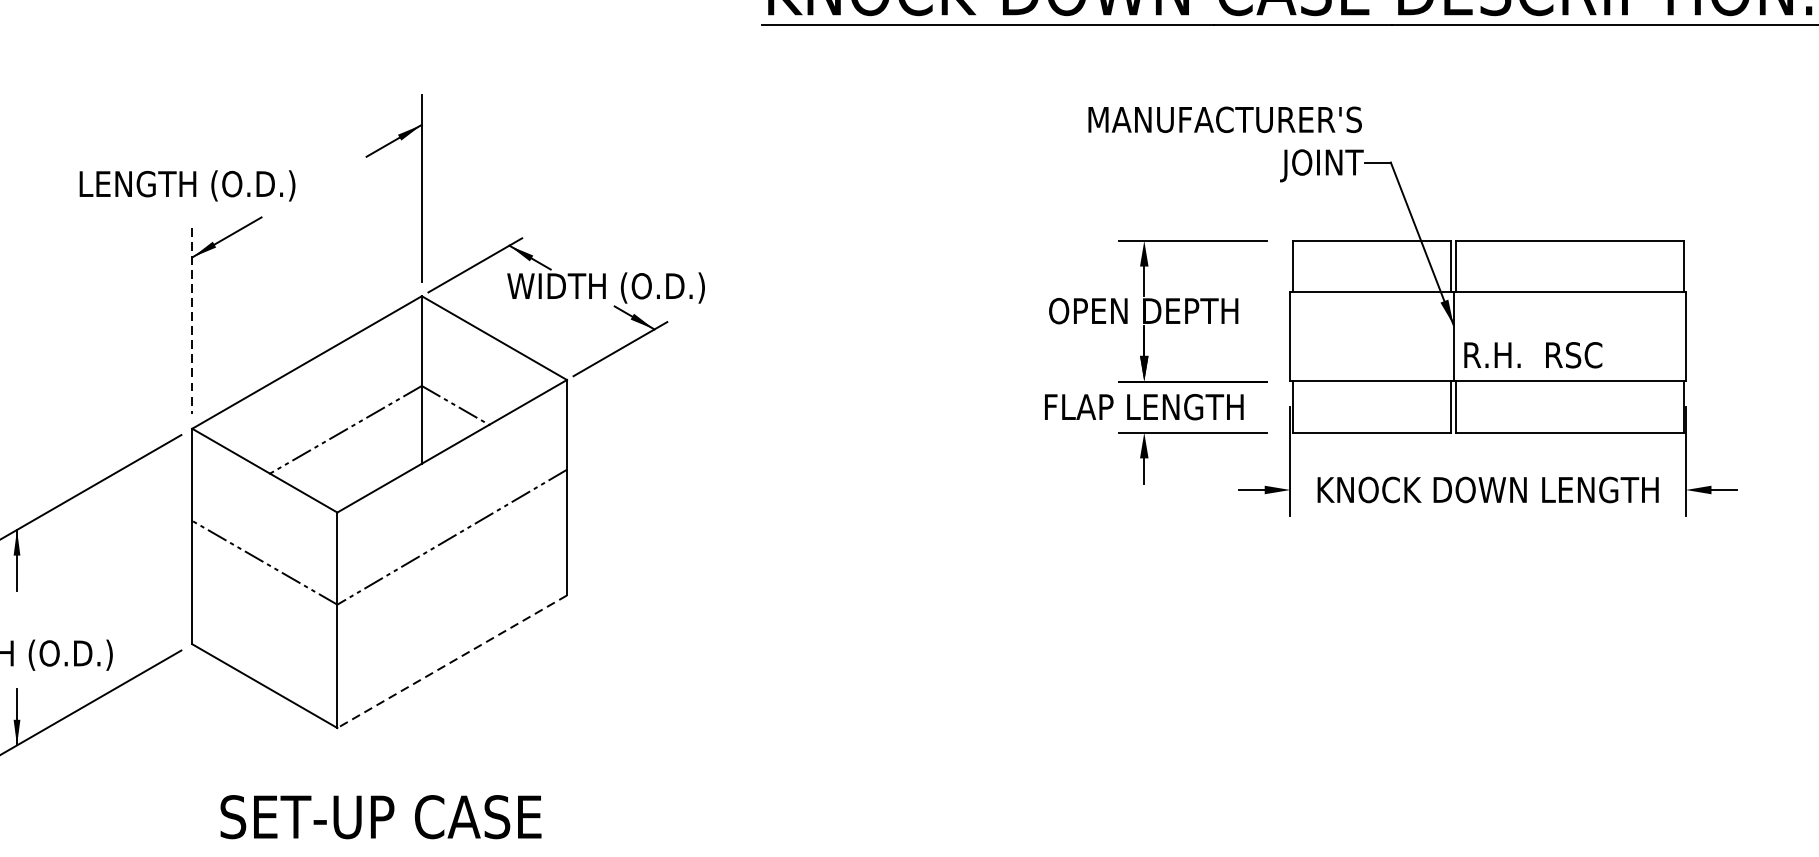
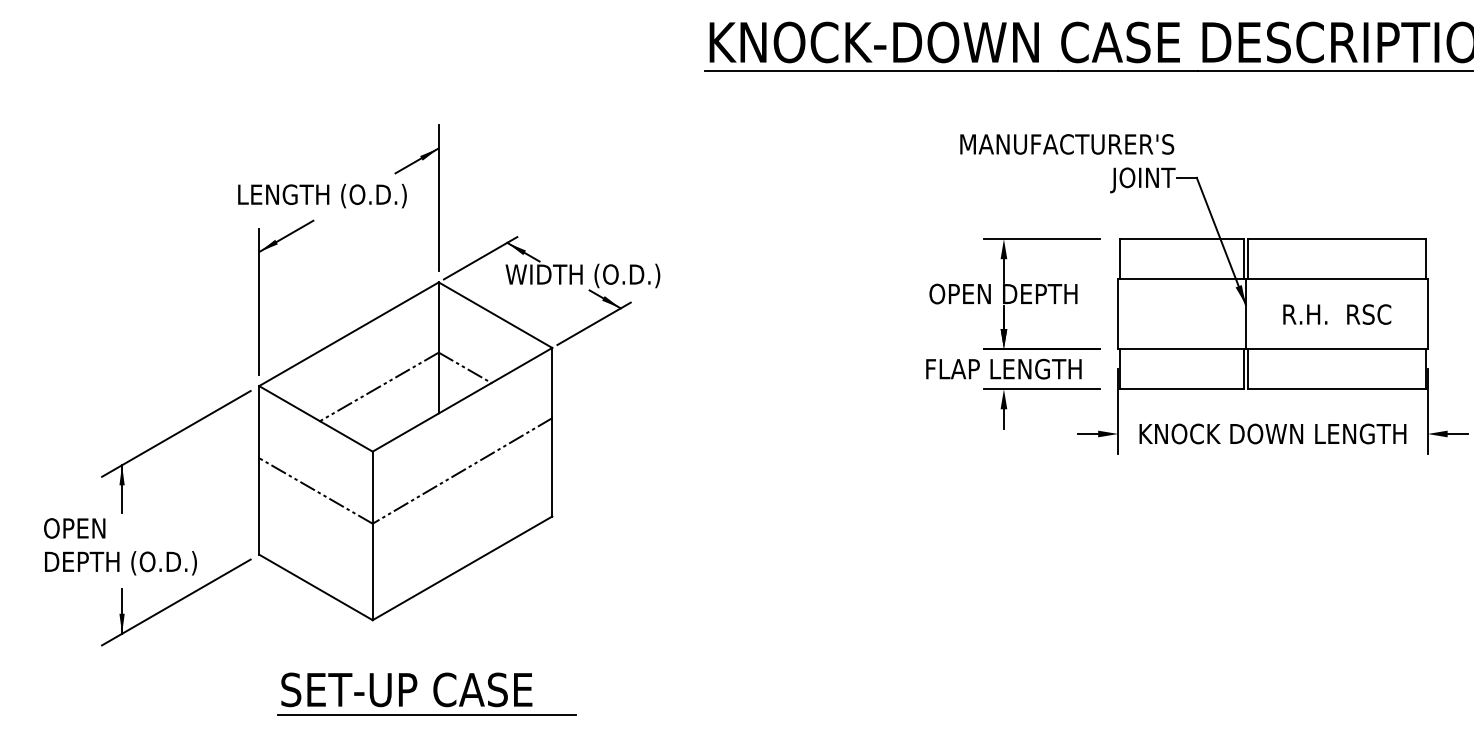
text: (187, 185) -> (322, 195), moved
line: (192, 320) -> (259, 301), dashed -> solid
text: (1533, 355) -> (1337, 314), moved
line: (452, 661) -> (462, 568), dashed -> solid
line: (406, 848) -> (426, 714), added

